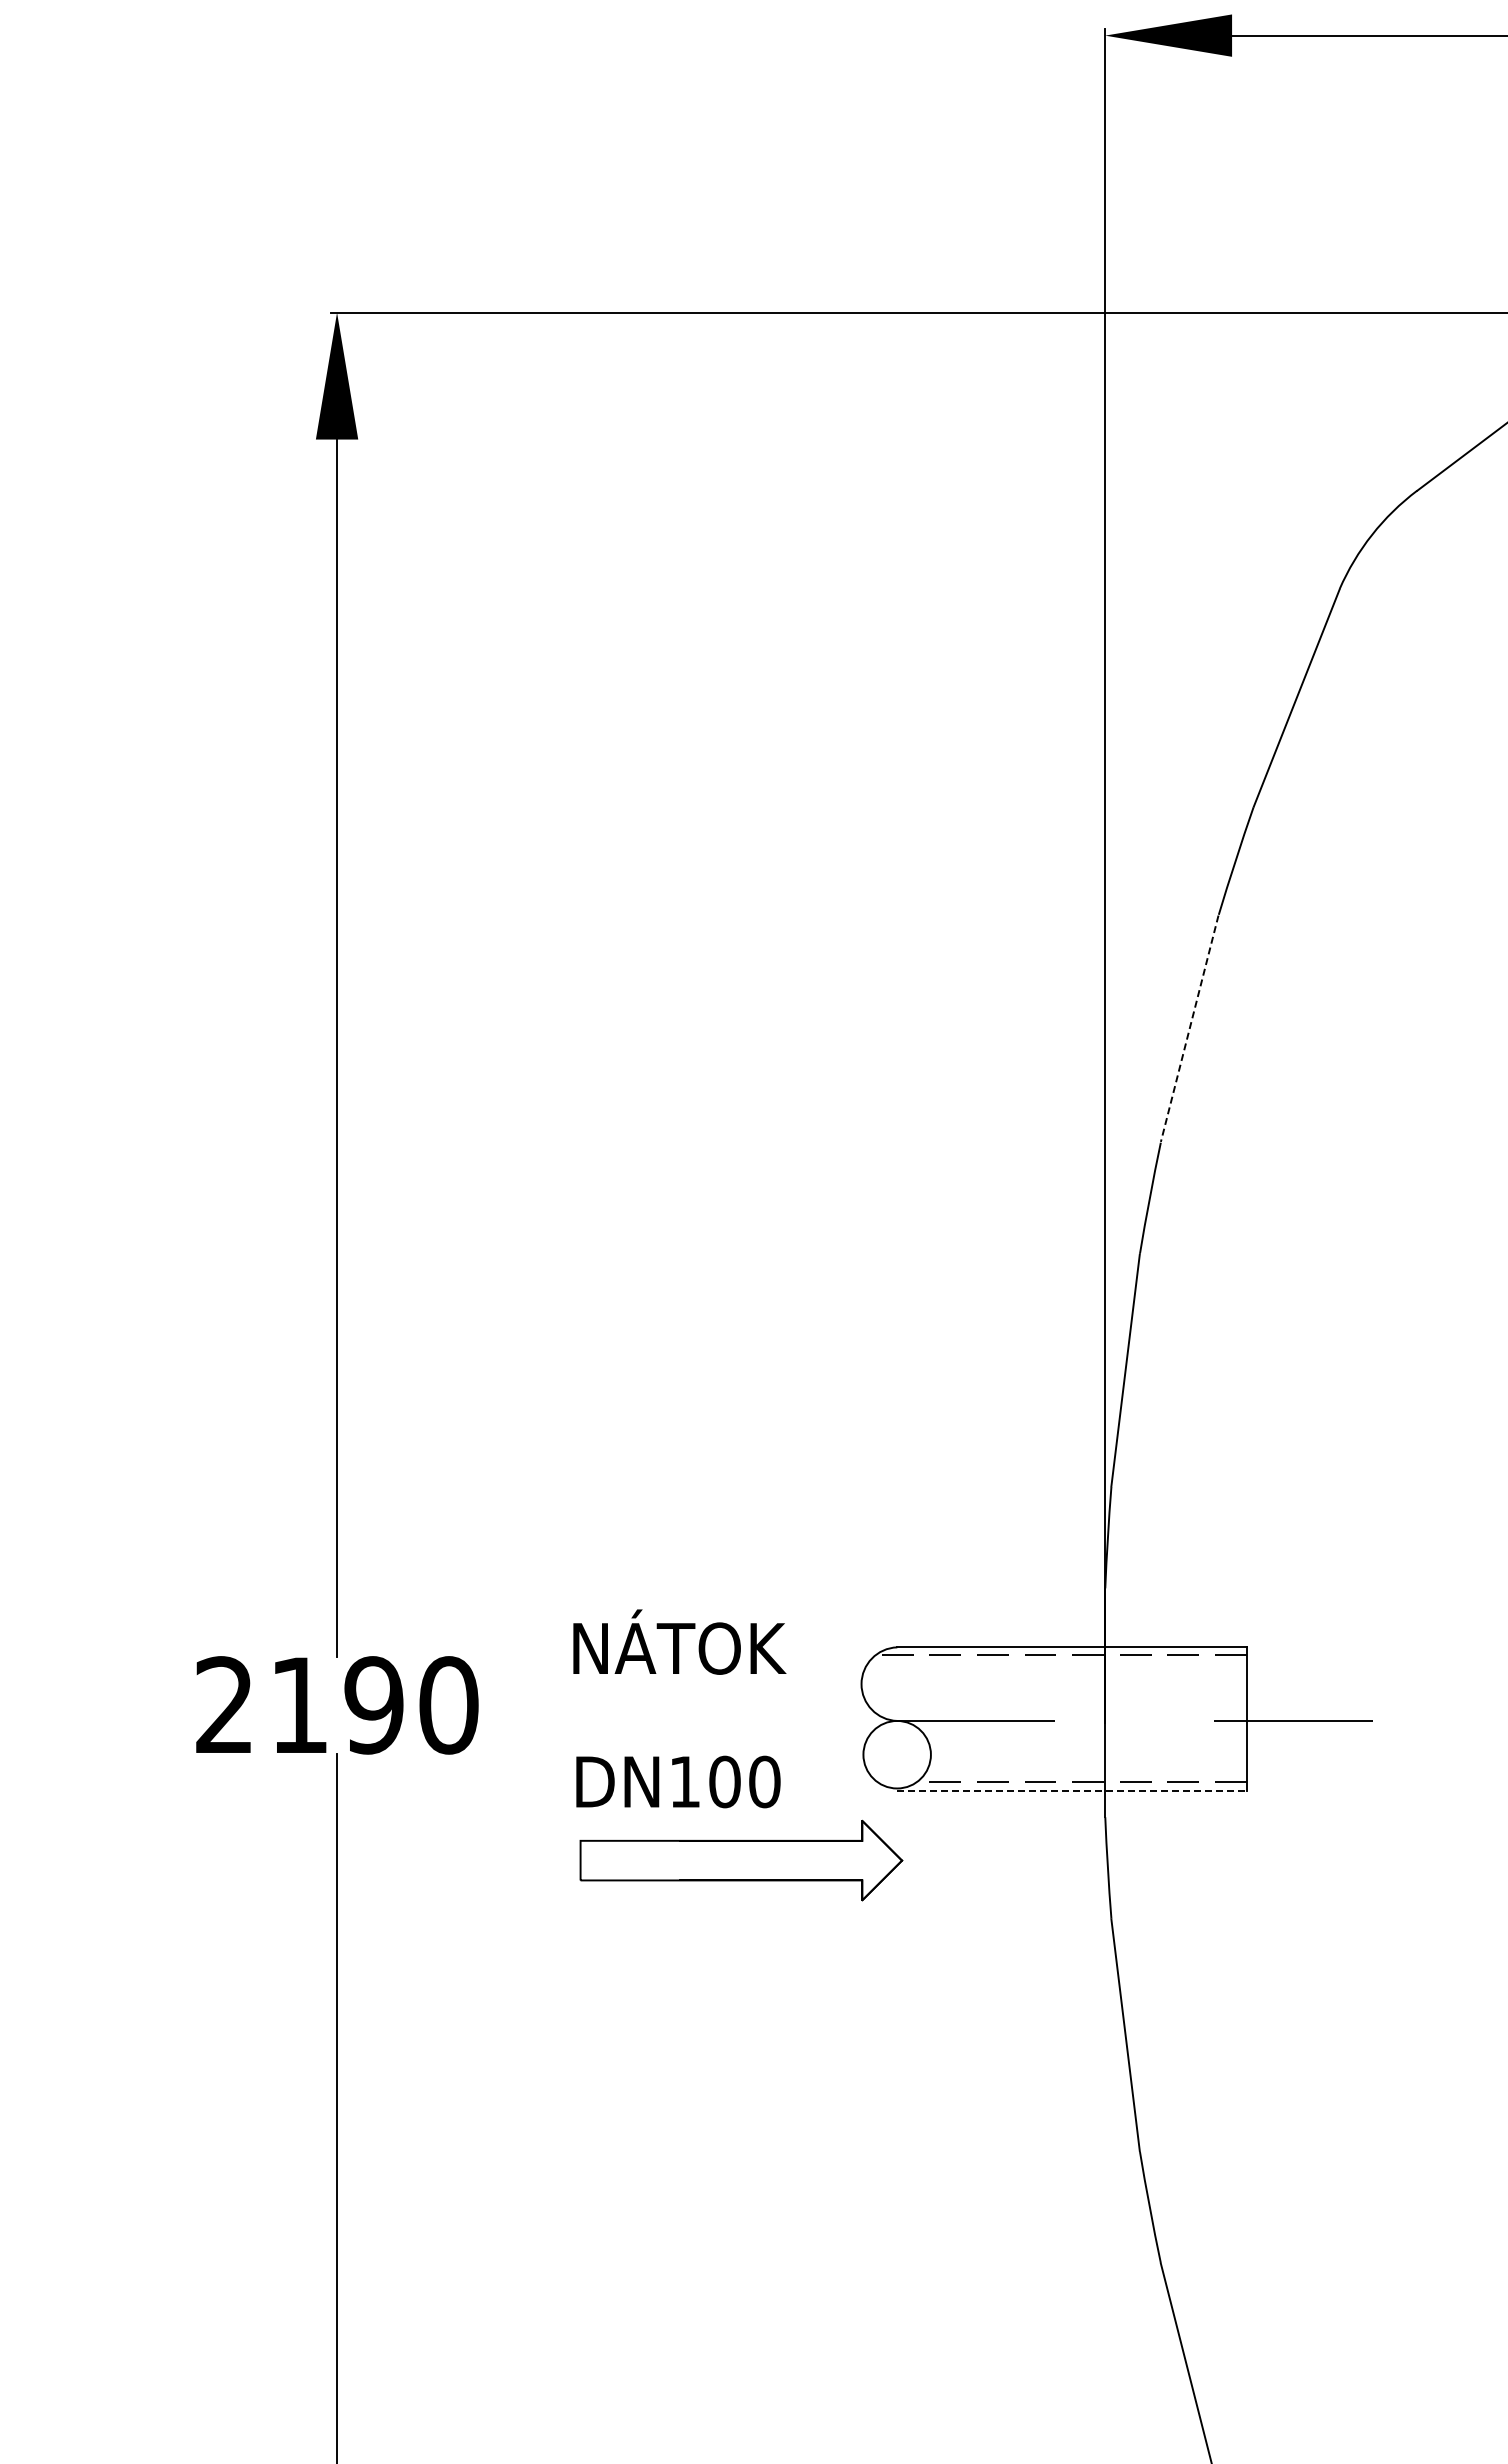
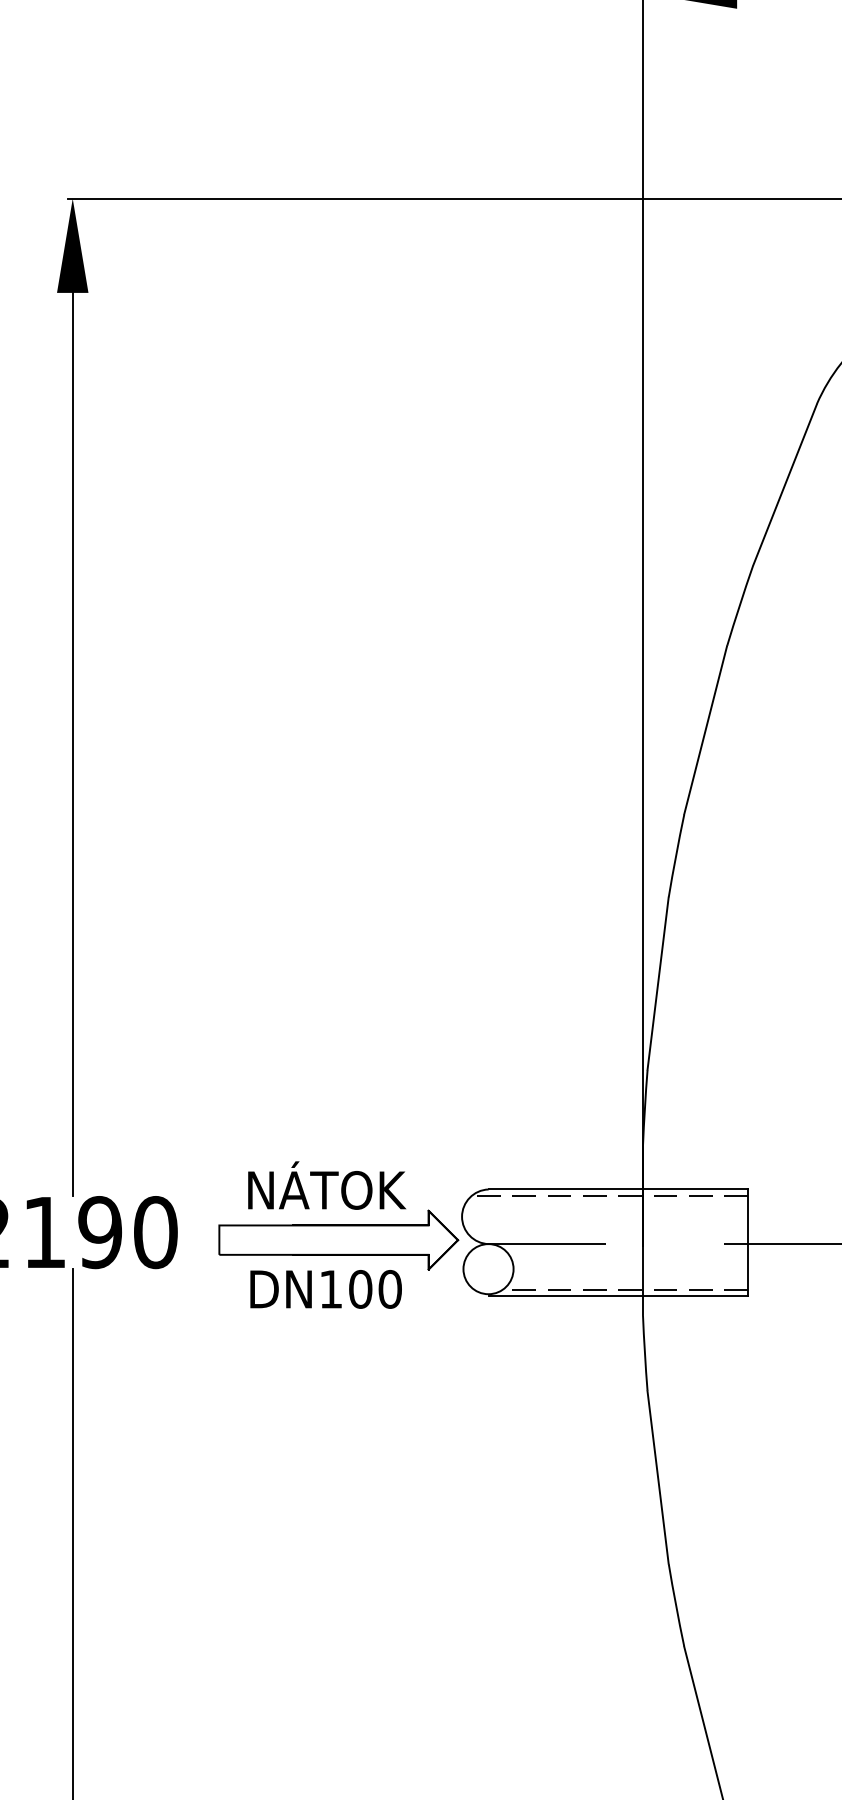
line: (1189, 1028) -> (705, 730), dashed -> solid
line: (1071, 1790) -> (617, 1295), dashed -> solid
part: (741, 1860) -> (338, 1240), moved

